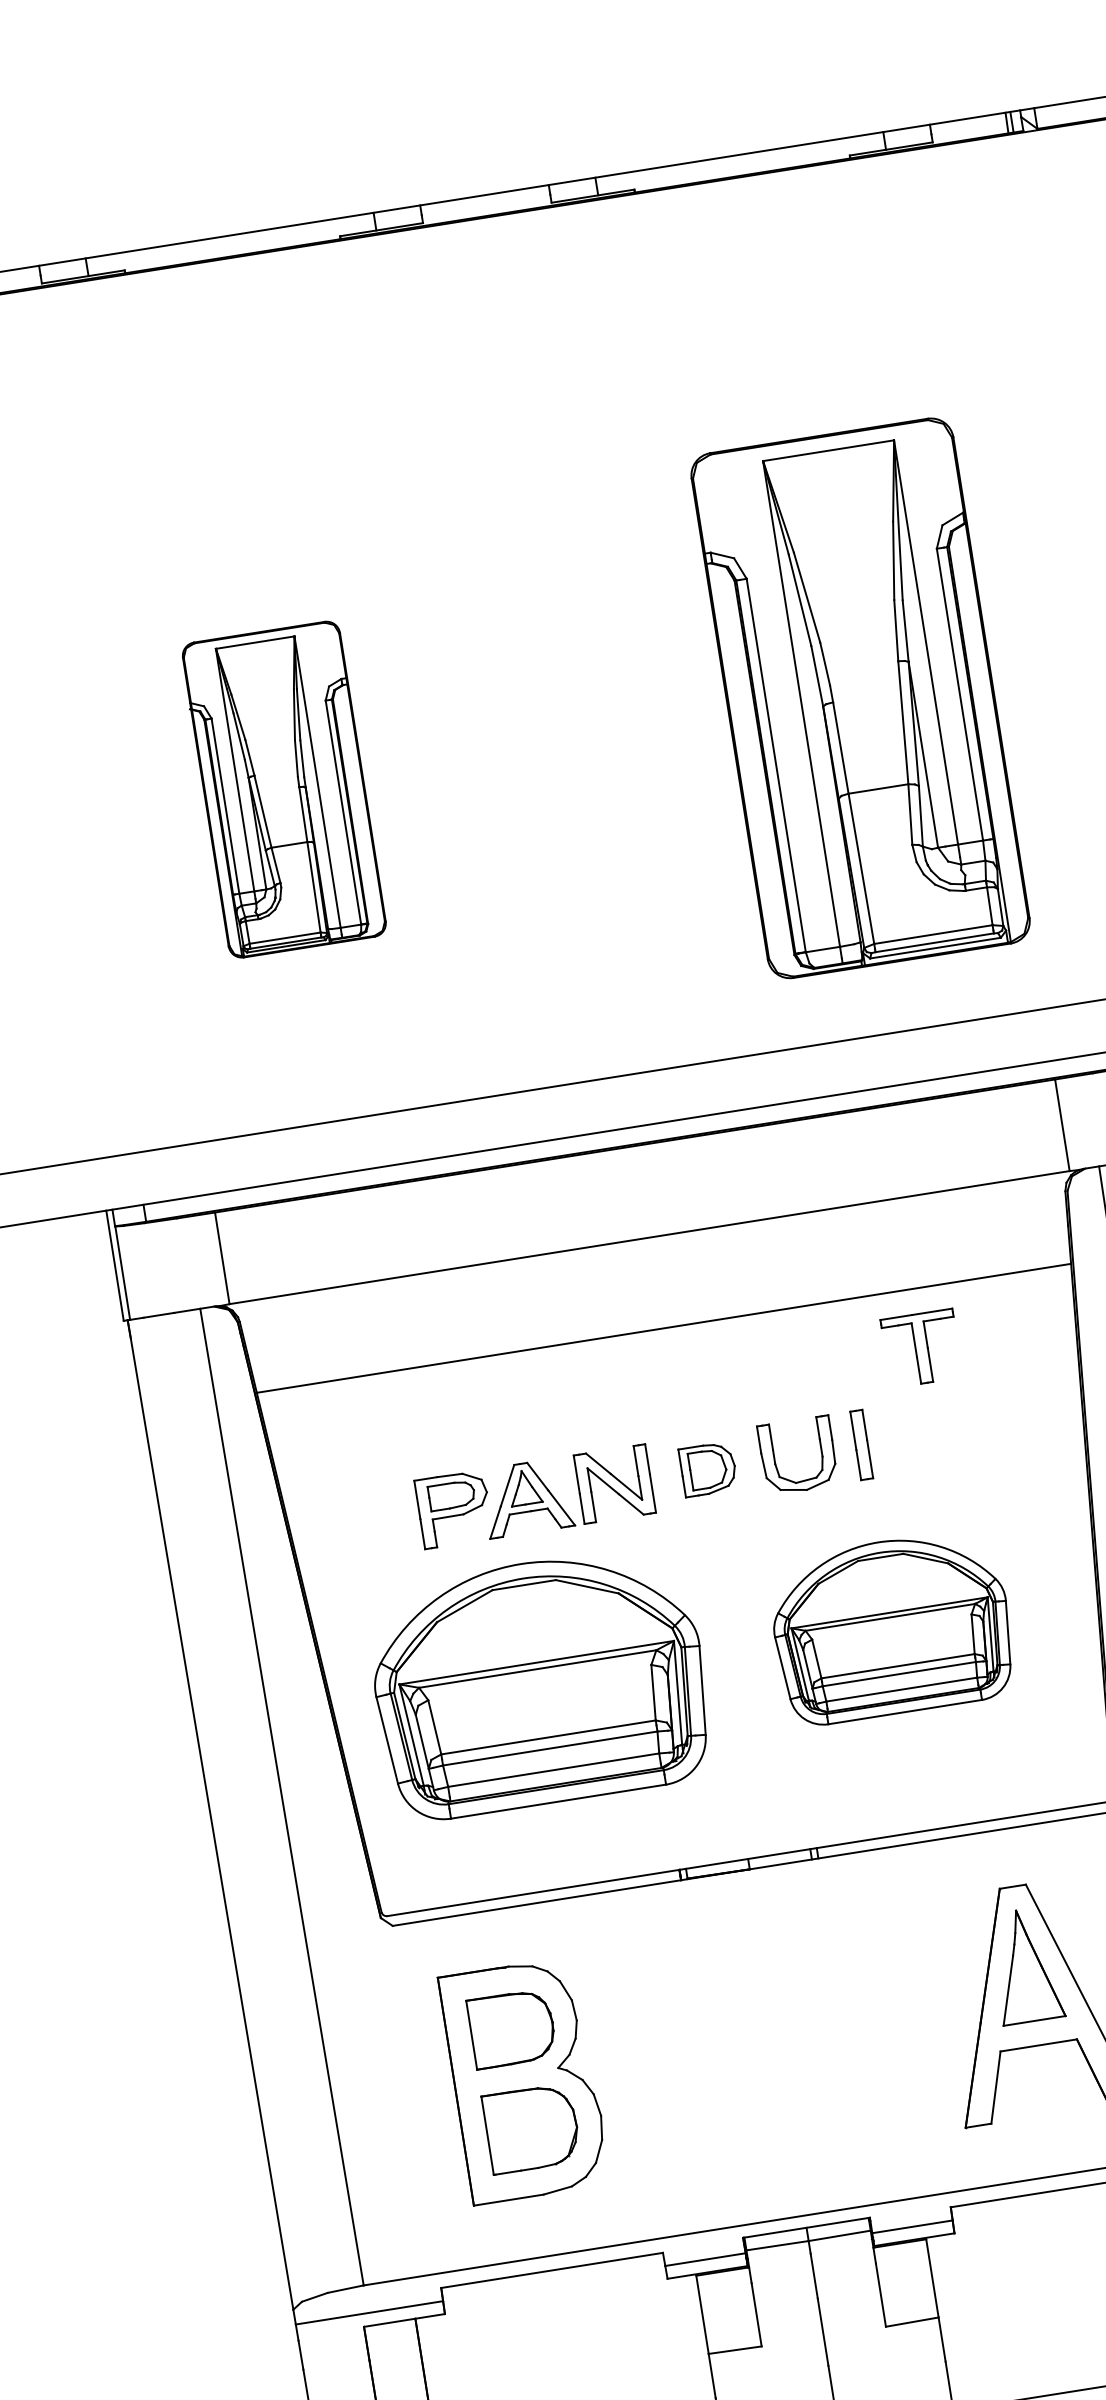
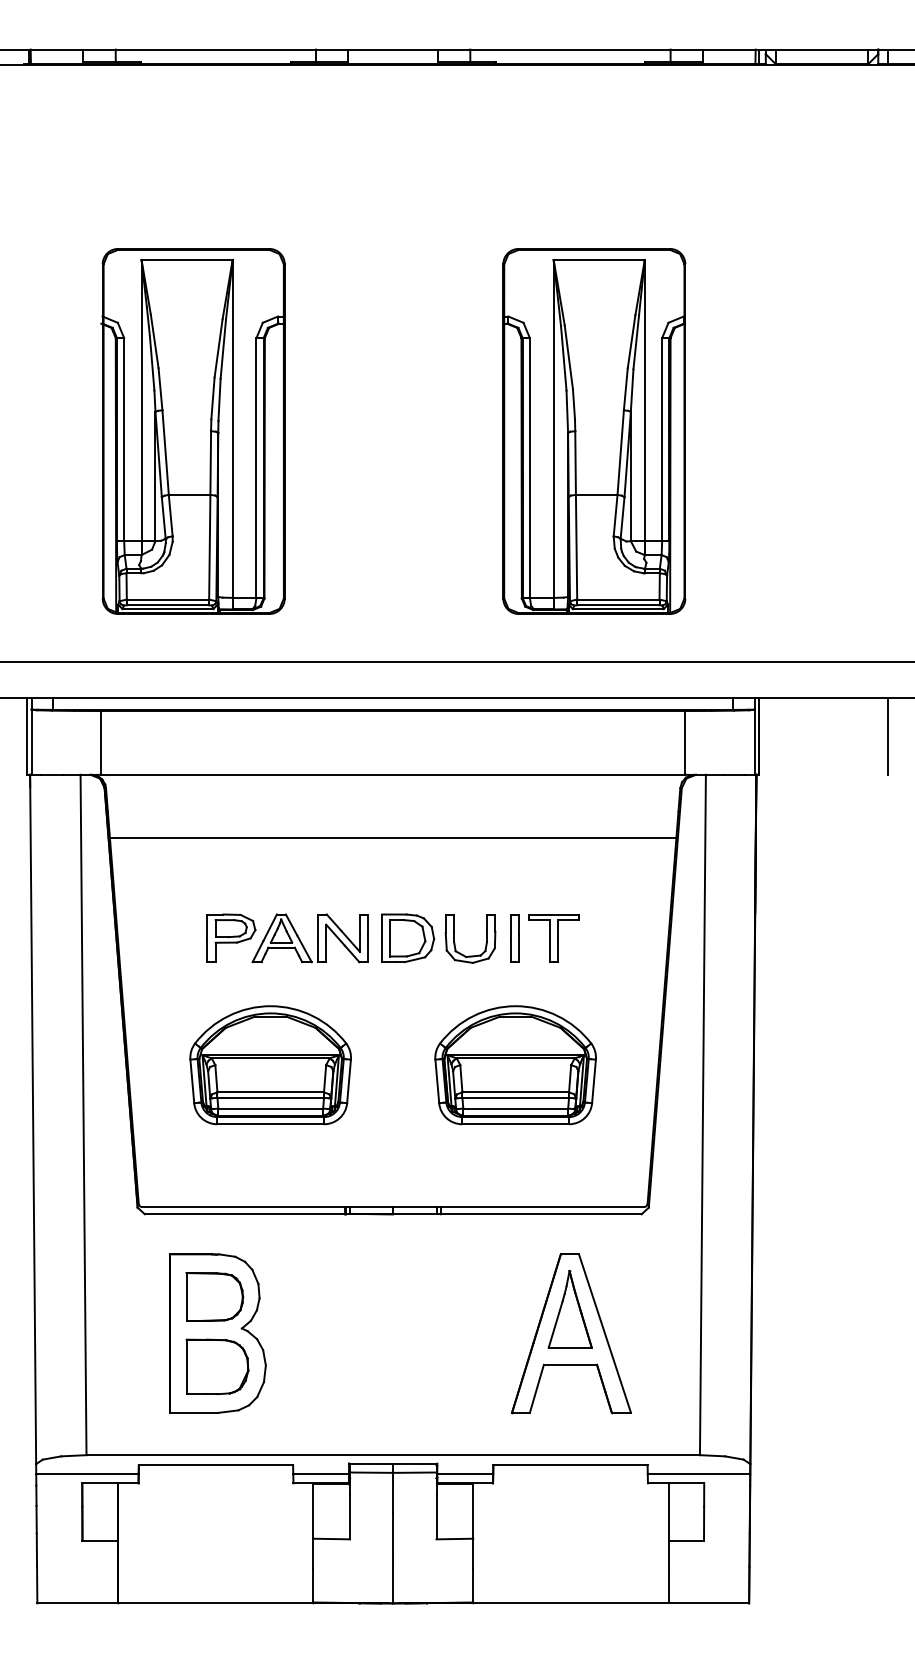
part: (283, 789) -> (192, 431), size x1.67
part: (921, 1348) -> (553, 938), moved
part: (708, 1469) -> (408, 938), size x1.43
part: (539, 1683) -> (270, 1065), size x0.71

